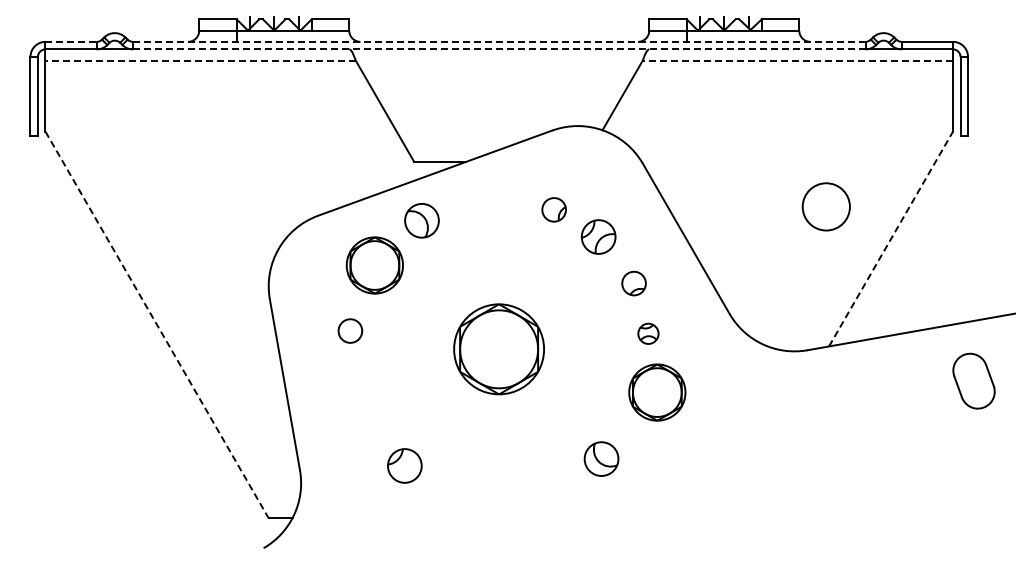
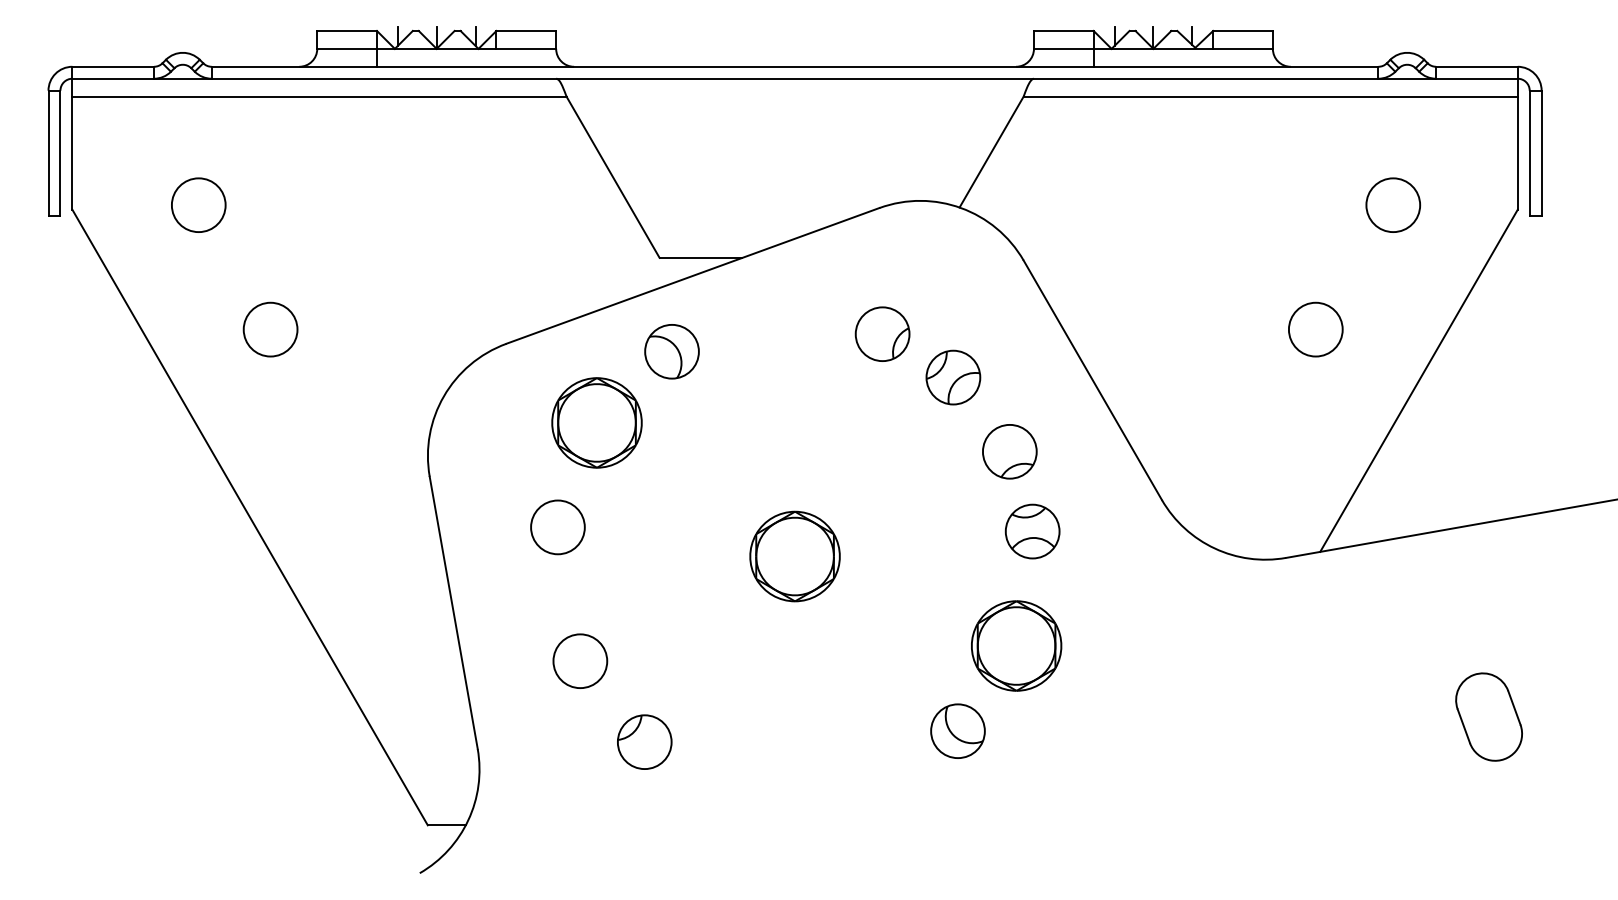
line: (71, 41) -> (113, 66), dashed -> solid
line: (499, 41) -> (795, 66), dashed -> solid
line: (499, 49) -> (795, 78), dashed -> solid
line: (200, 60) -> (319, 96), dashed -> solid
line: (797, 60) -> (1270, 96), dashed -> solid
circle: (124, 128) -> (198, 204), added
circle: (874, 128) -> (1392, 204), added
circle: (169, 206) -> (269, 328), added
circle: (825, 206) -> (1314, 328), size x0.71
part: (553, 209) -> (881, 333), size x1.43
line: (891, 238) -> (1419, 379), dashed -> solid
part: (633, 283) -> (1008, 451), size x1.43
line: (157, 325) -> (250, 518), dashed -> solid
circle: (350, 330) -> (558, 526), size x1.43
part: (648, 333) -> (1032, 531), size x1.67
part: (499, 349) -> (795, 556), size x0.62
part: (973, 380) -> (1488, 715), moved
part: (657, 392) -> (1016, 645), moved
circle: (364, 414) -> (580, 660), added

